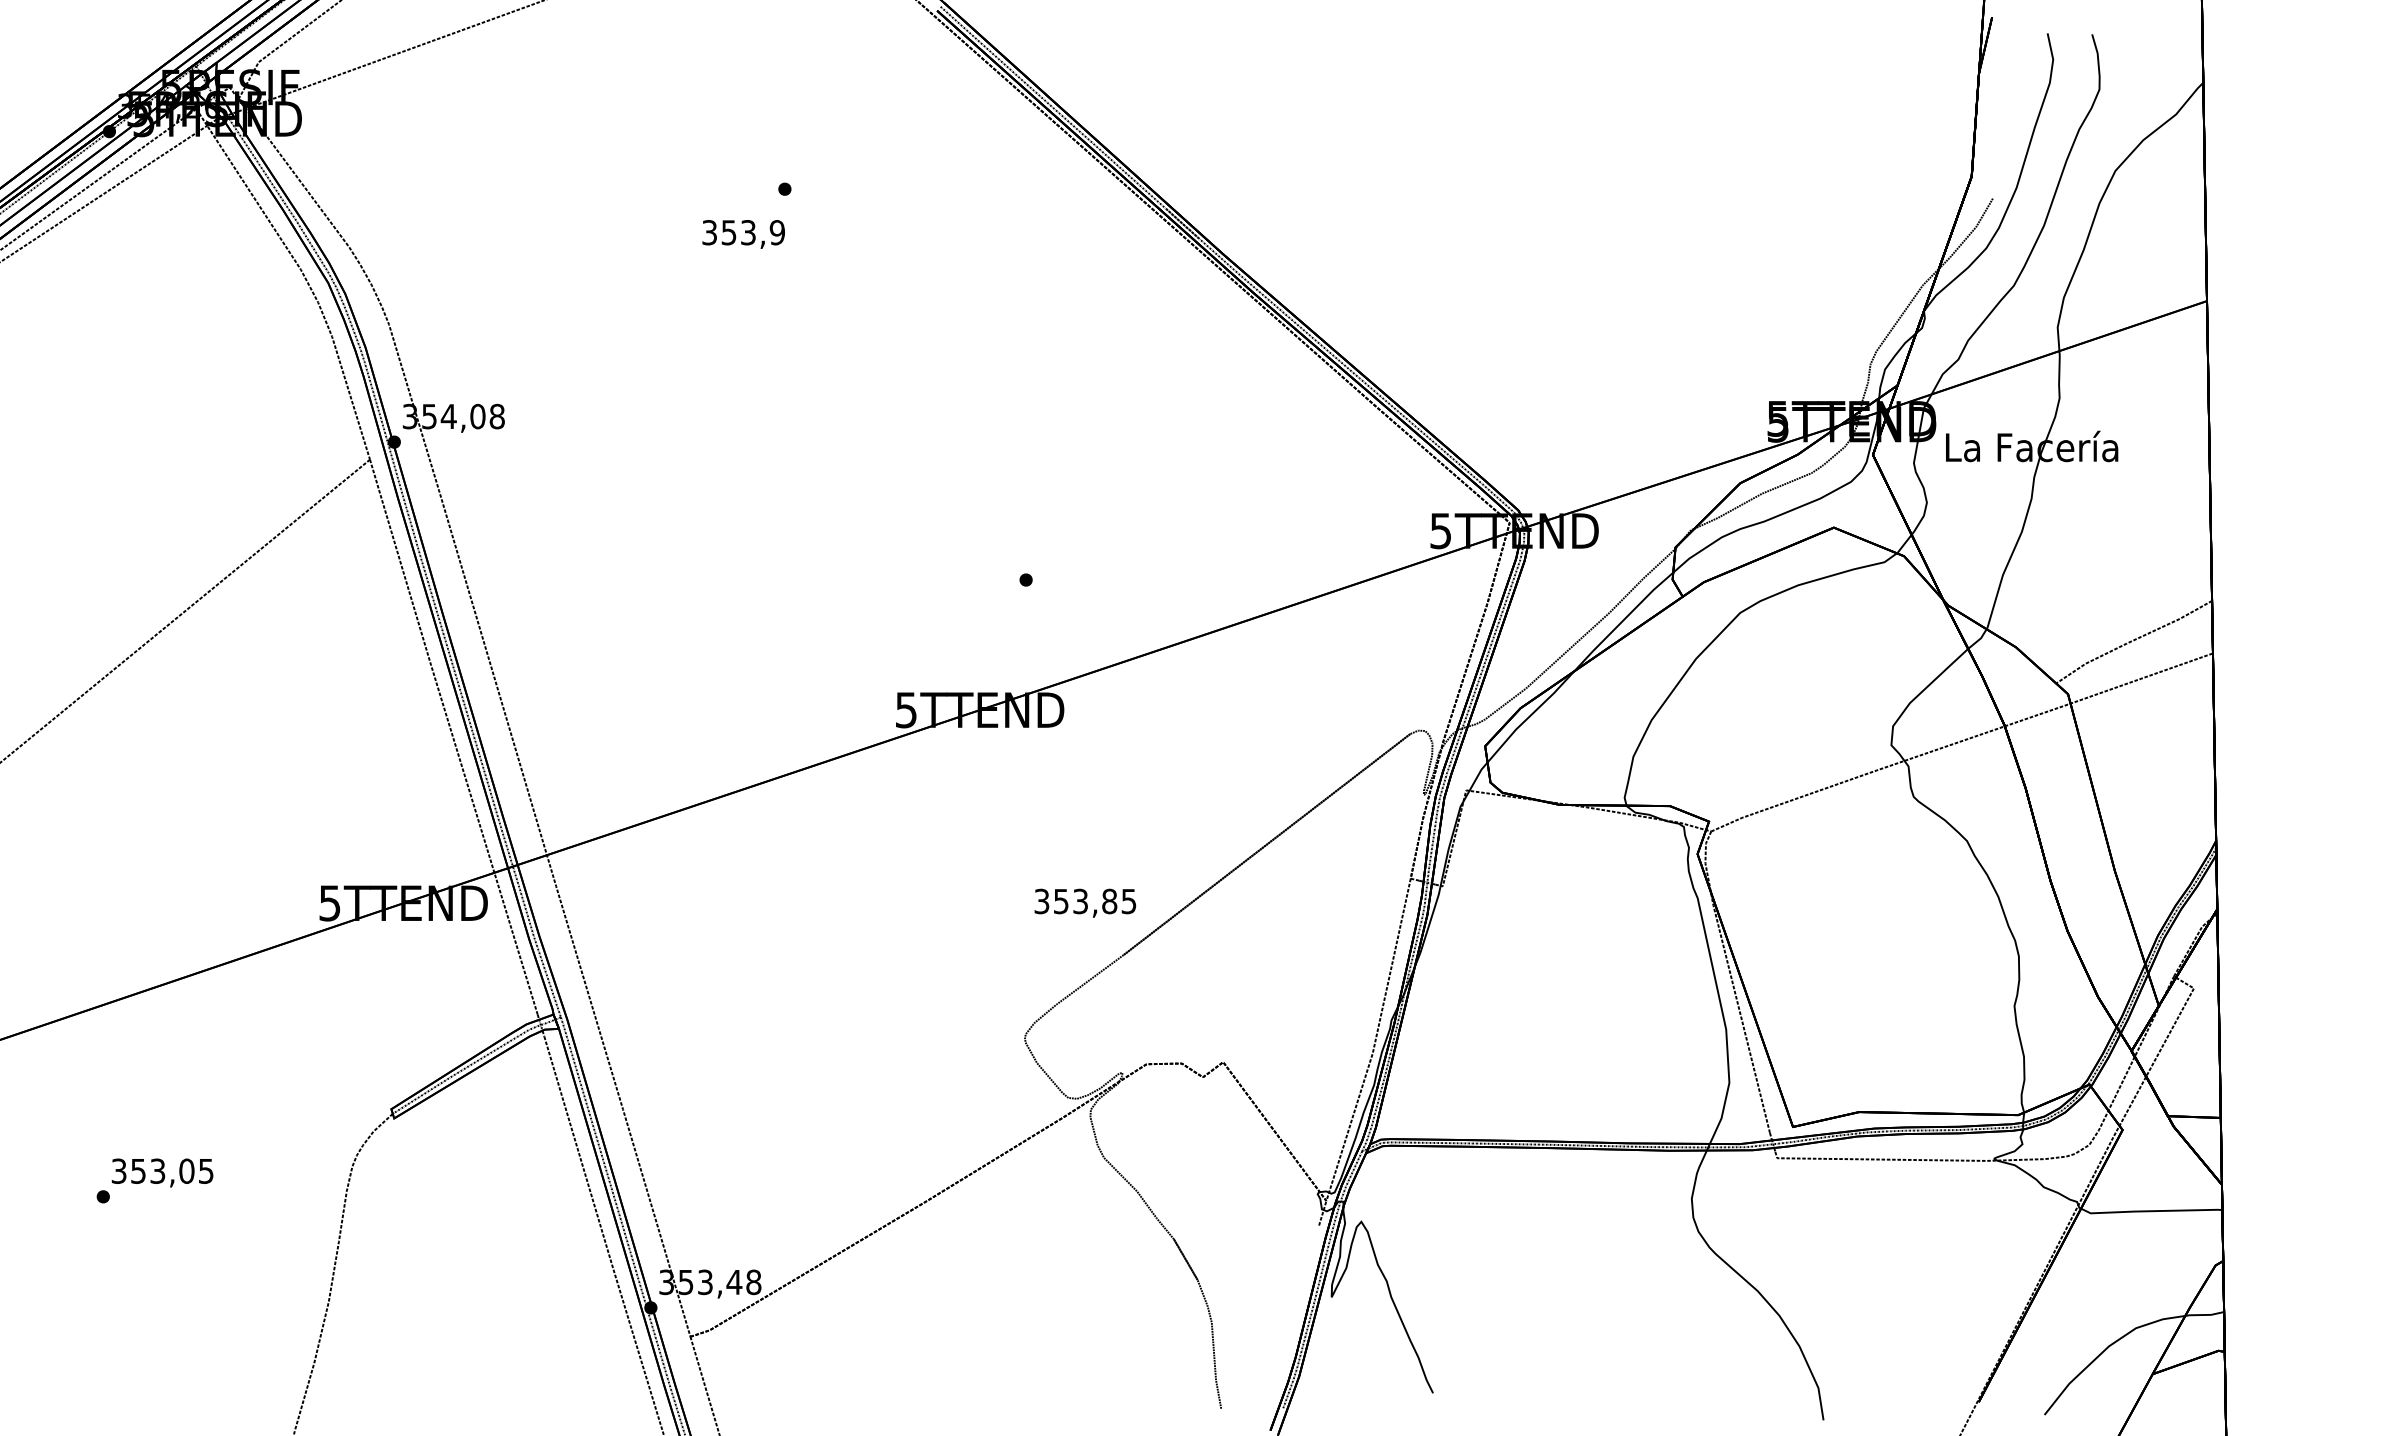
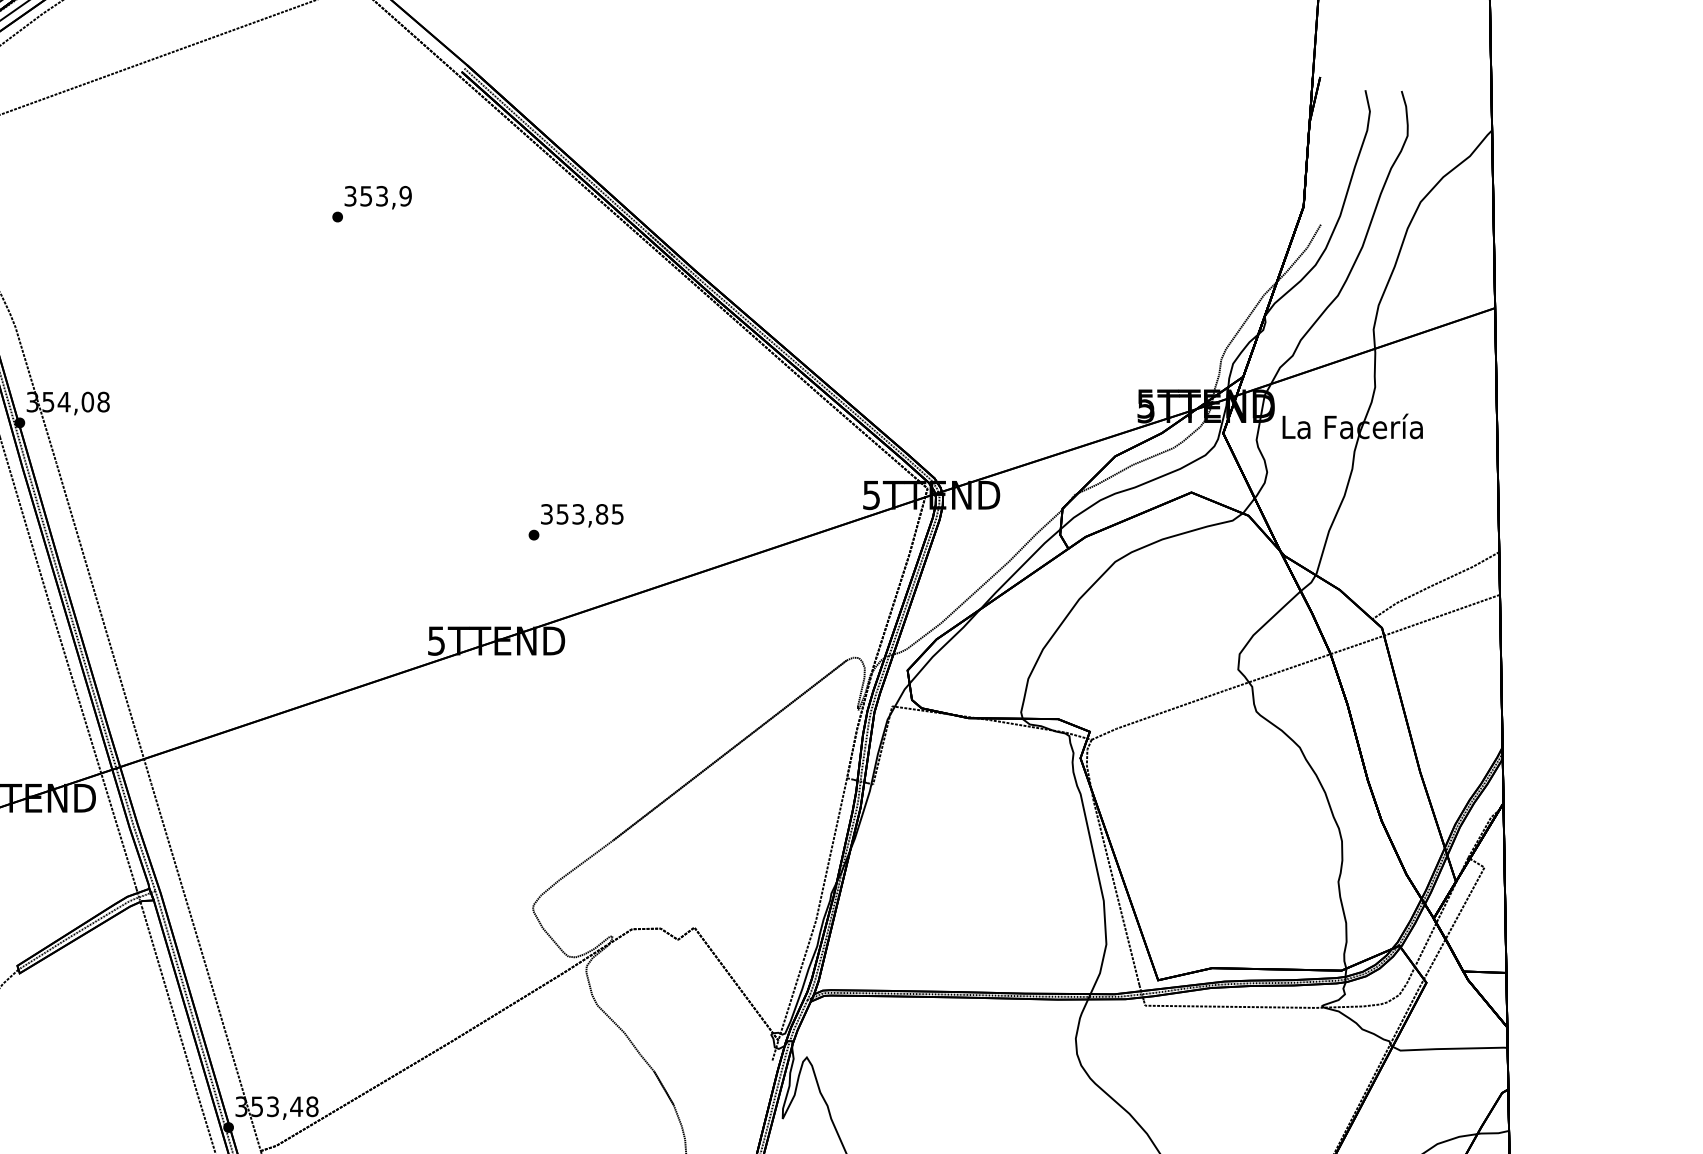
text: (743, 234) -> (378, 197), moved
text: (1085, 902) -> (582, 515), moved

